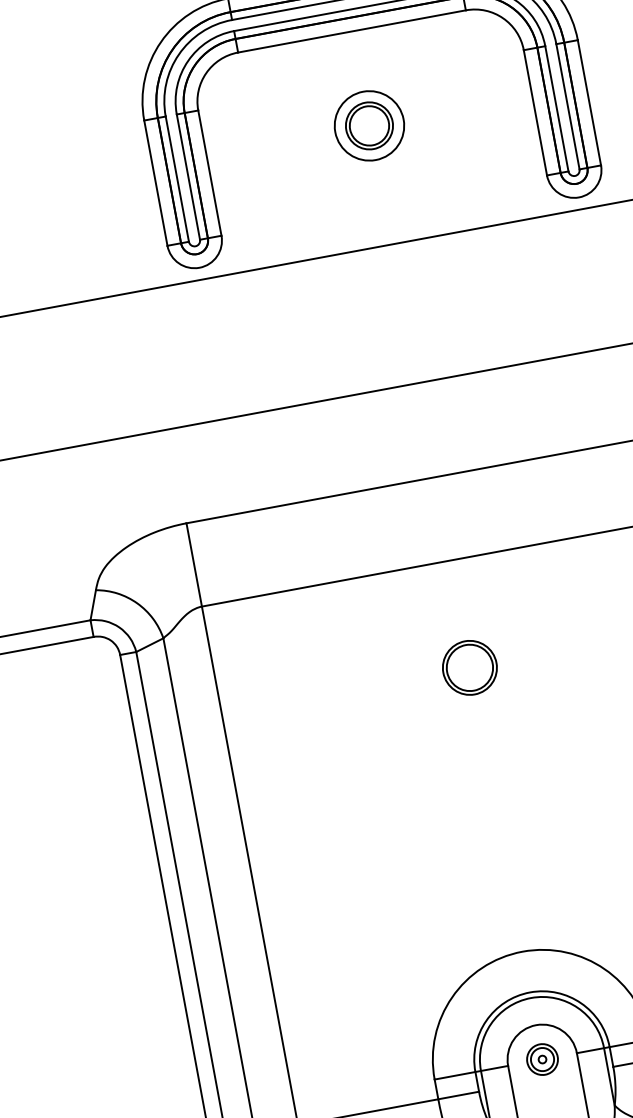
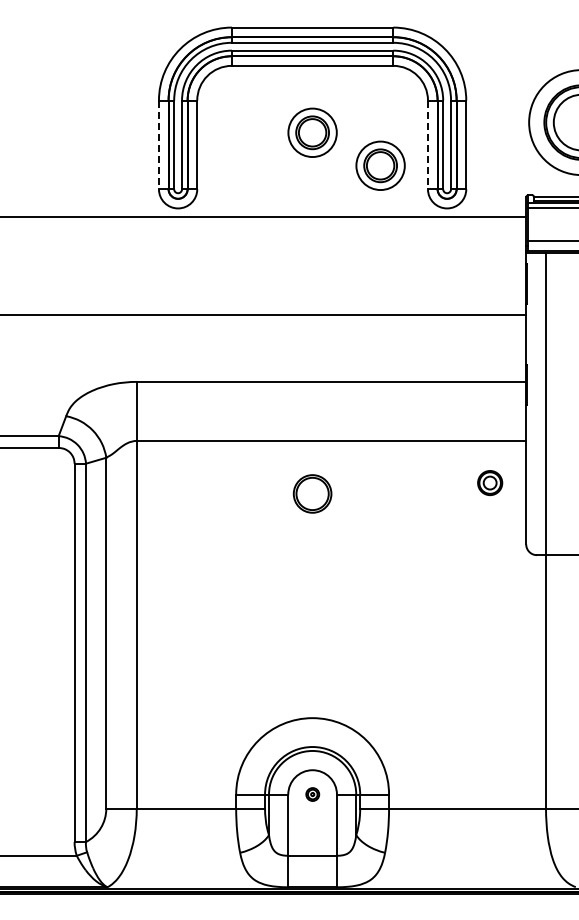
line: (534, 113) -> (427, 145), solid -> dashed
part: (473, 154) -> (380, 165), added
line: (155, 184) -> (158, 145), solid -> dashed
part: (469, 667) -> (312, 493), moved
part: (542, 1059) -> (312, 794), size x0.6

